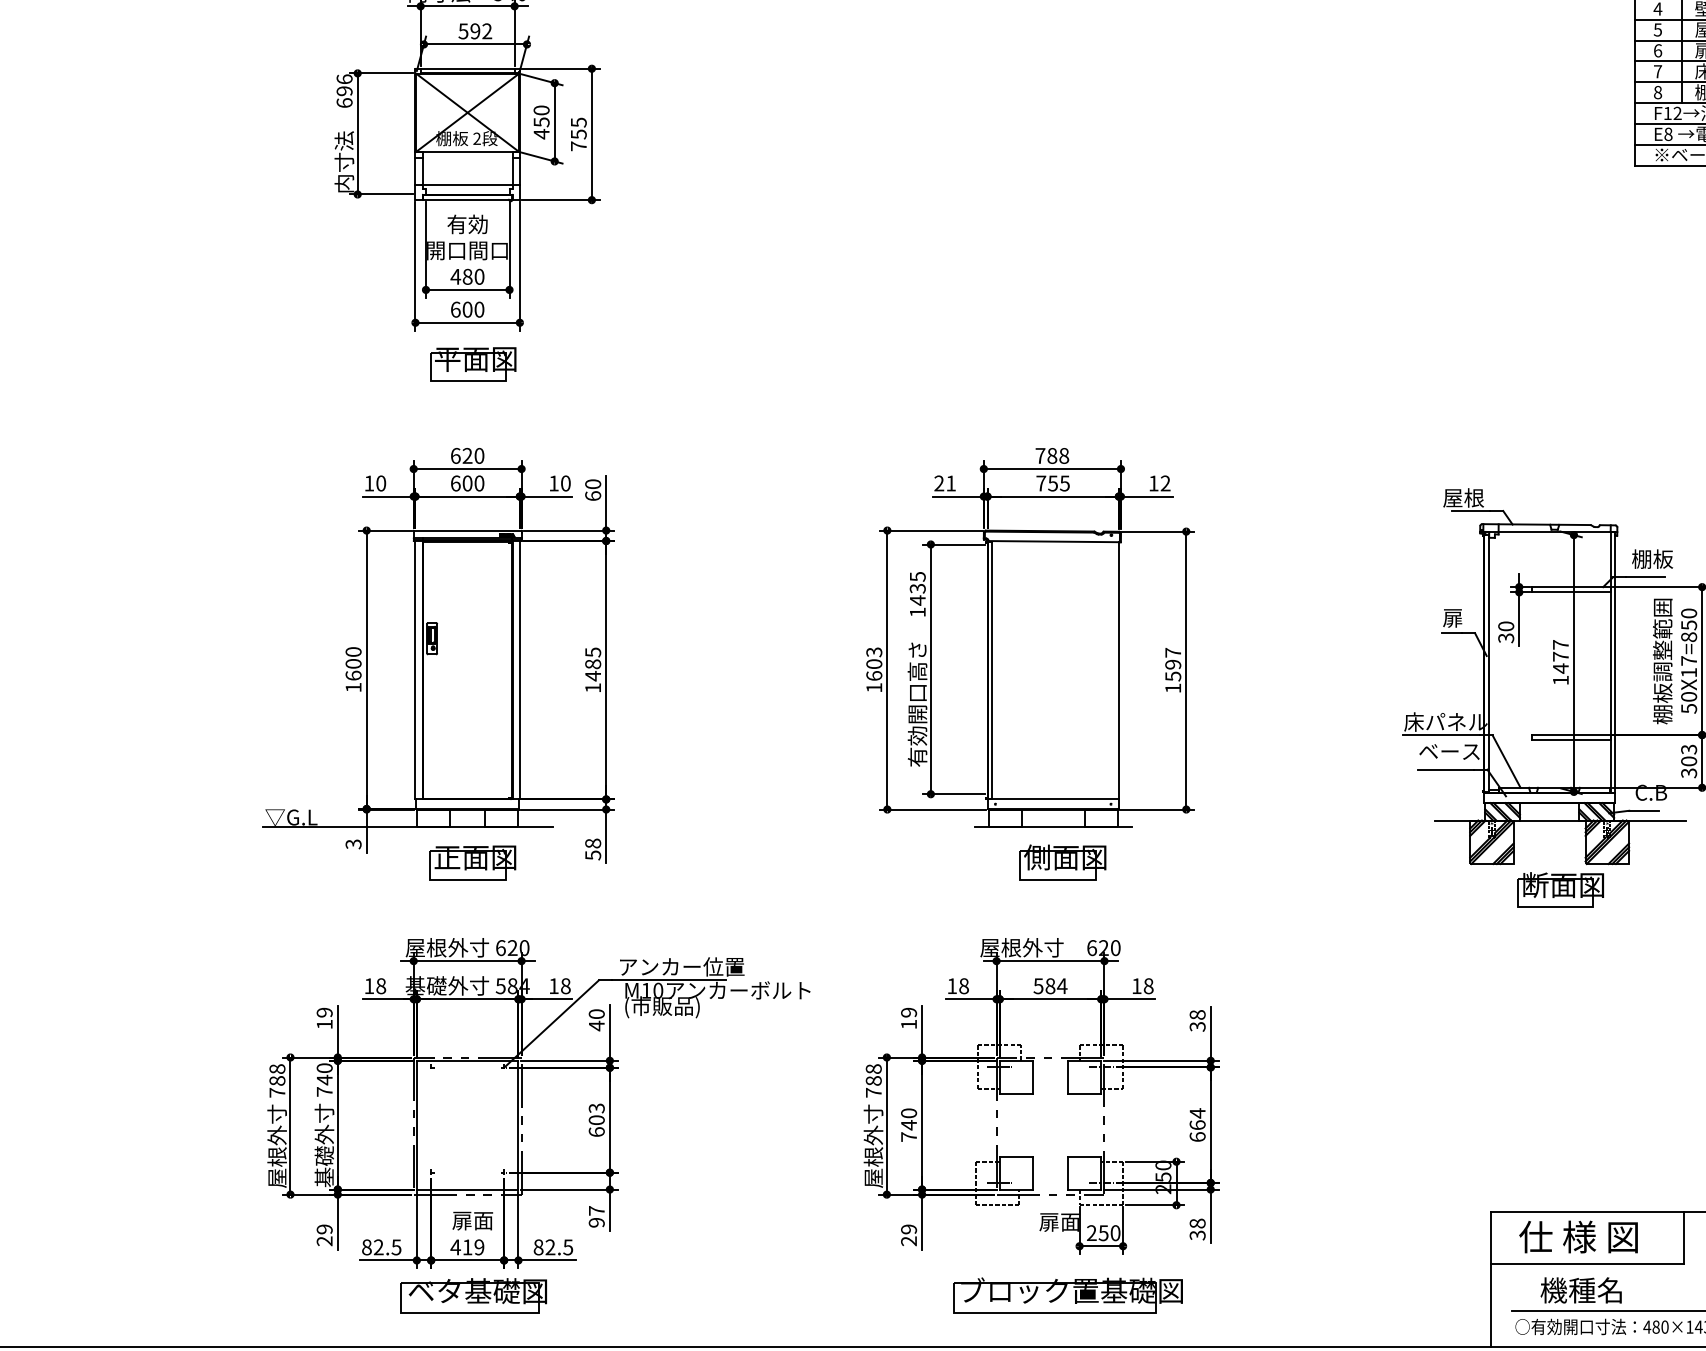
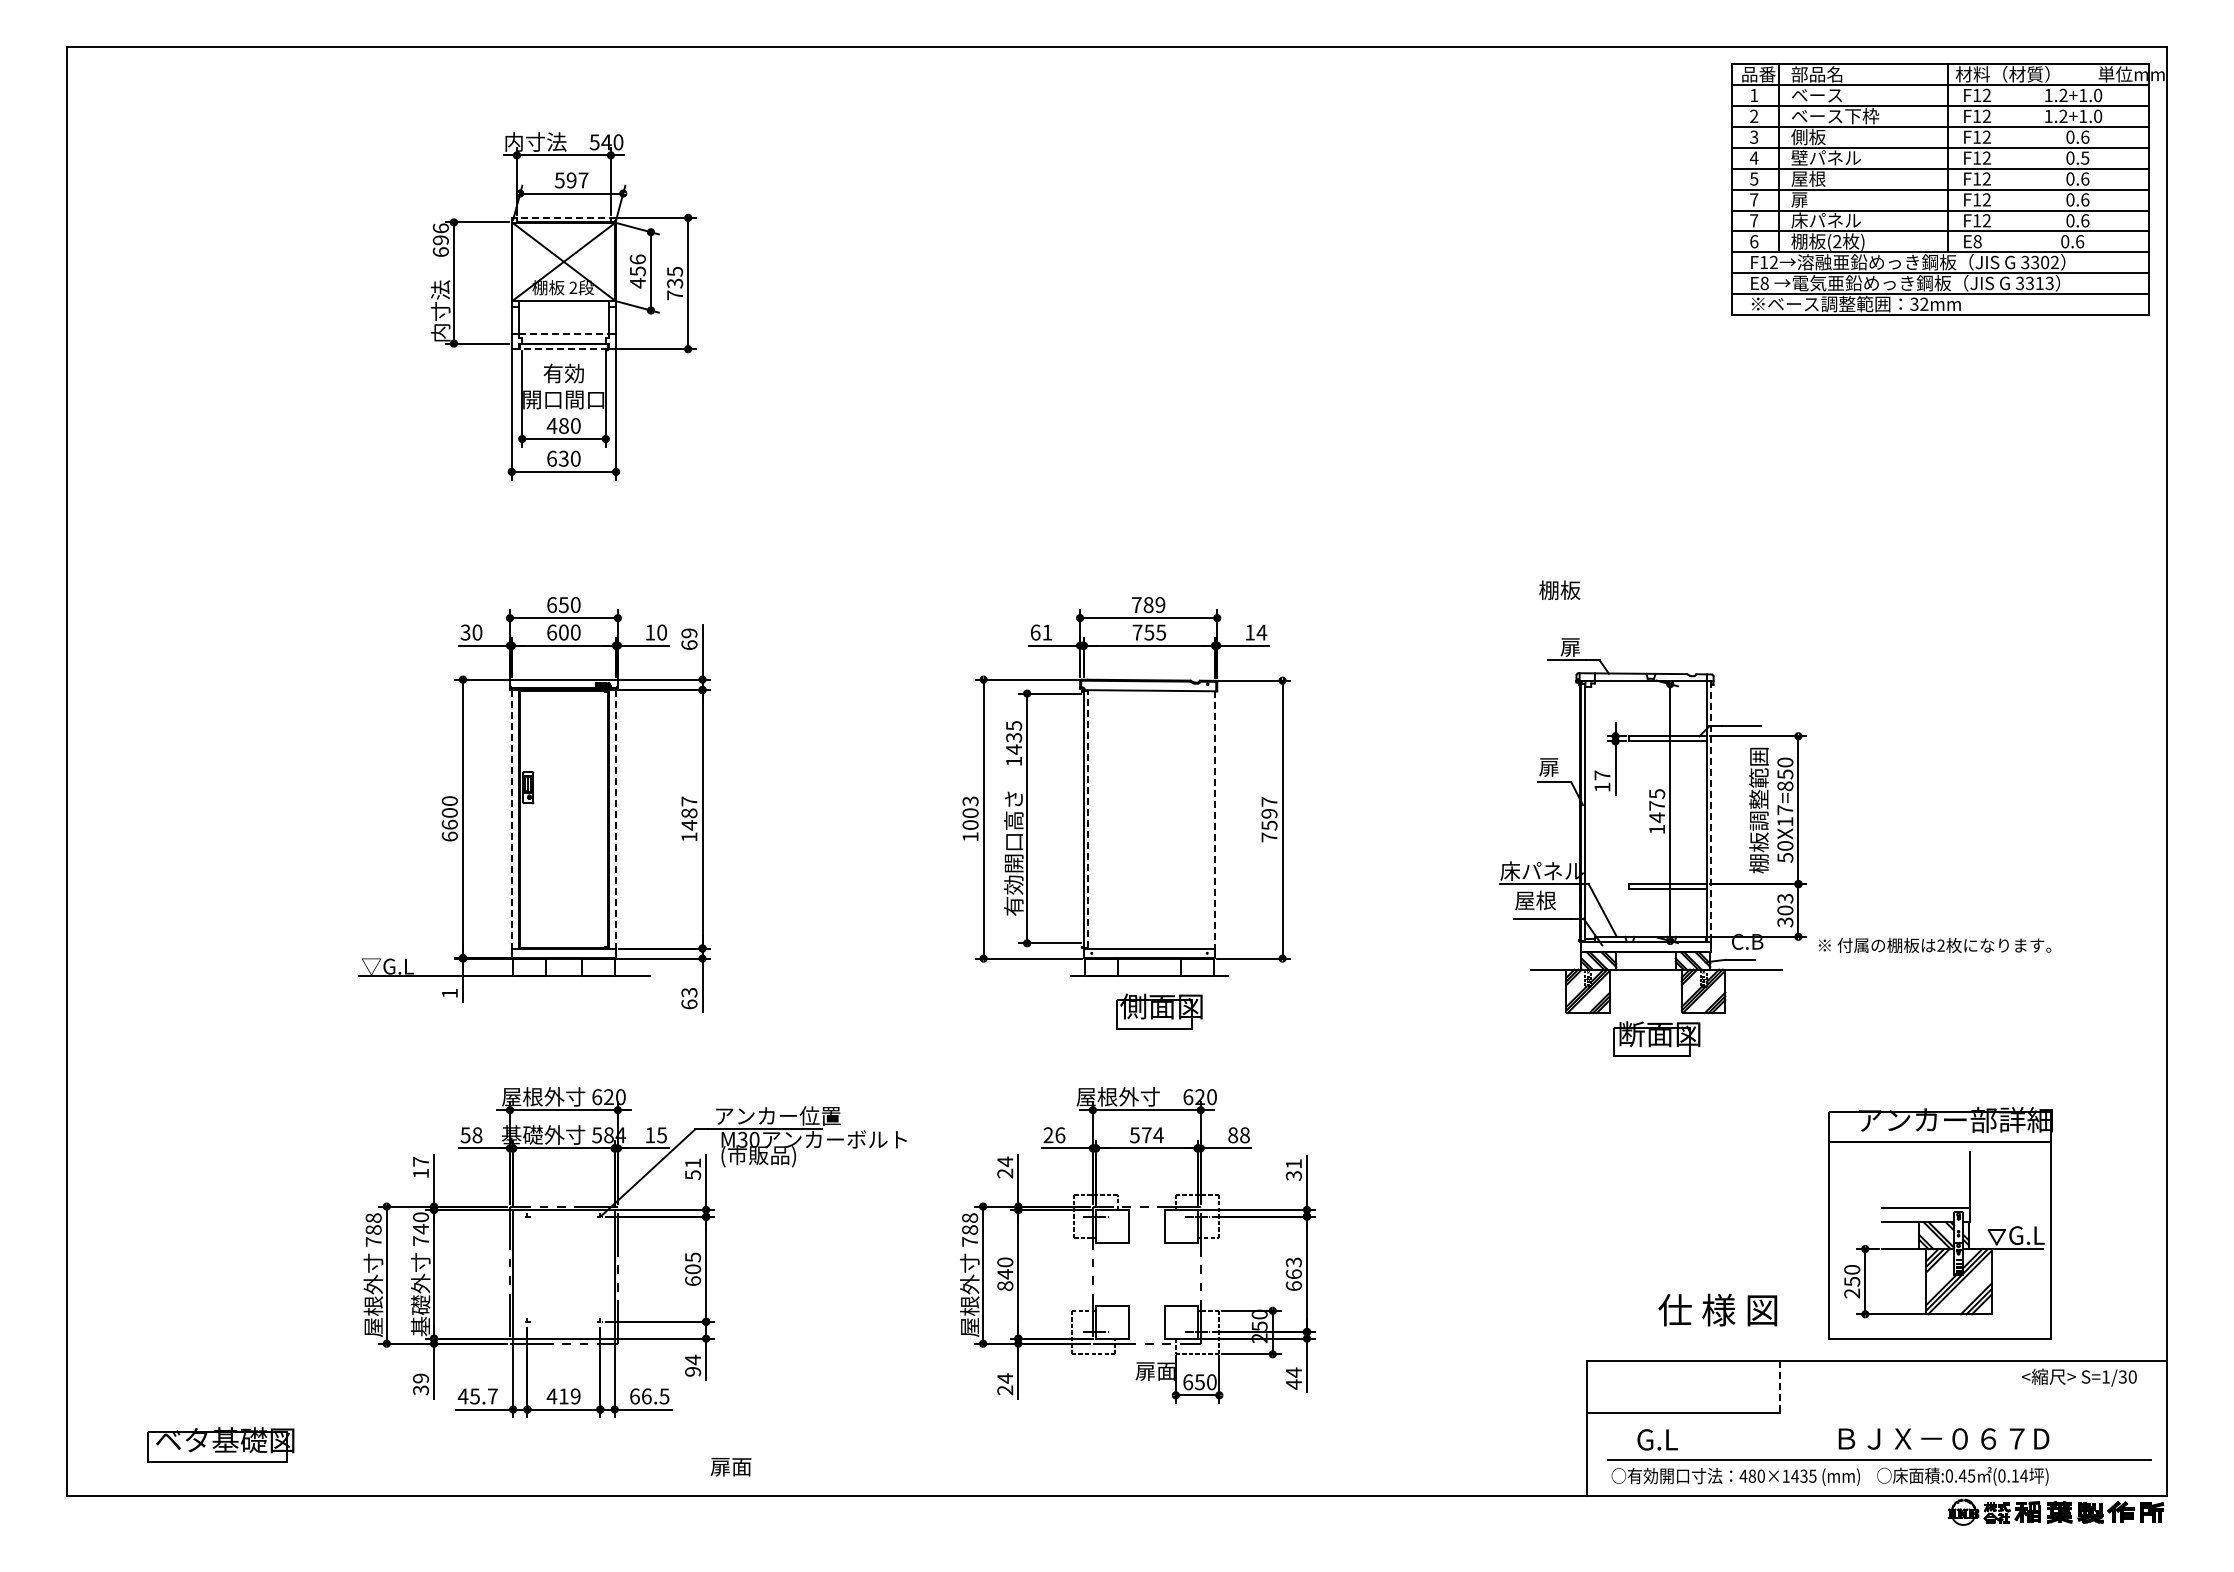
text: (487, 31) -> (583, 180), 592 -> 597
text: (1658, 50) -> (1754, 199), 6 -> 7
line: (467, 68) -> (563, 217), solid -> dashed
text: (1658, 92) -> (1754, 241), 8 -> 6
text: (541, 110) -> (637, 259), 450 -> 456
text: (578, 133) -> (674, 282), 755 -> 735
line: (468, 185) -> (564, 334), solid -> dashed
line: (467, 199) -> (563, 348), solid -> dashed
text: (467, 309) -> (563, 458), 600 -> 630
part: (473, 364) -> (569, 513), removed
text: (467, 456) -> (563, 605), 620 -> 650
text: (1064, 456) -> (1160, 605), 788 -> 789
text: (369, 483) -> (465, 632), 10 -> 30
text: (939, 483) -> (1035, 632), 21 -> 61
text: (1165, 483) -> (1261, 632), 12 -> 14
text: (593, 484) -> (689, 633), 60 -> 69
text: (1463, 497) -> (1559, 646), 屋根 -> 扉
text: (1652, 558) -> (1559, 589), moved
text: (1506, 632) -> (1602, 781), 30 -> 17
text: (1561, 644) -> (1657, 793), 1477 -> 1475
text: (593, 652) -> (689, 801), 1485 -> 1487
line: (1615, 662) -> (1711, 811), solid -> dashed
line: (415, 670) -> (511, 819), solid -> dashed
line: (520, 670) -> (616, 819), solid -> dashed
line: (992, 670) -> (1088, 819), solid -> dashed
line: (1119, 670) -> (1215, 819), solid -> dashed
text: (874, 675) -> (970, 824), 1603 -> 1003
text: (353, 687) -> (449, 836), 1600 -> 6600
text: (1173, 688) -> (1269, 837), 1597 -> 7597
text: (1449, 751) -> (1545, 900), ベース -> 屋根
text: (353, 844) -> (449, 993), 3 -> 1
text: (593, 849) -> (689, 998), 58 -> 63
part: (473, 862) -> (569, 1011), removed
text: (369, 986) -> (465, 1135), 18 -> 58
text: (566, 986) -> (662, 1135), 18 -> 15
text: (958, 986) -> (1054, 1135), 18 -> 26
text: (1050, 986) -> (1146, 1135), 584 -> 574
text: (1137, 986) -> (1233, 1135), 18 -> 88
text: (646, 990) -> (742, 1139), M10 -> M30
text: (325, 1012) -> (421, 1161), 19 -> 17
text: (1197, 1014) -> (1293, 1163), 38 -> 31
text: (909, 1018) -> (1005, 1167), 19 -> 24
text: (597, 1020) -> (693, 1169), 40 -> 51
text: (596, 1107) -> (692, 1256), 603 -> 605
text: (1197, 1113) -> (1293, 1262), 664 -> 663
text: (909, 1136) -> (1005, 1285), 740 -> 840
text: (596, 1210) -> (692, 1359), 97 -> 94
text: (472, 1221) -> (730, 1467), moved
text: (909, 1229) -> (1005, 1378), 29 -> 24
text: (1197, 1229) -> (1293, 1378), 38 -> 44
text: (1092, 1233) -> (1188, 1382), 250 -> 650
text: (1578, 1236) -> (1717, 1309), moved
line: (1684, 1238) -> (1780, 1387), solid -> dashed
text: (325, 1241) -> (421, 1390), 29 -> 39
text: (381, 1247) -> (477, 1396), 82.5 -> 45.7
text: (544, 1247) -> (640, 1396), 82.5 -> 66.5
text: (1580, 1290) -> (1676, 1439), 機種名 -> G.L
part: (473, 1295) -> (220, 1444), moved
part: (1068, 1295) -> (1164, 1444), removed

